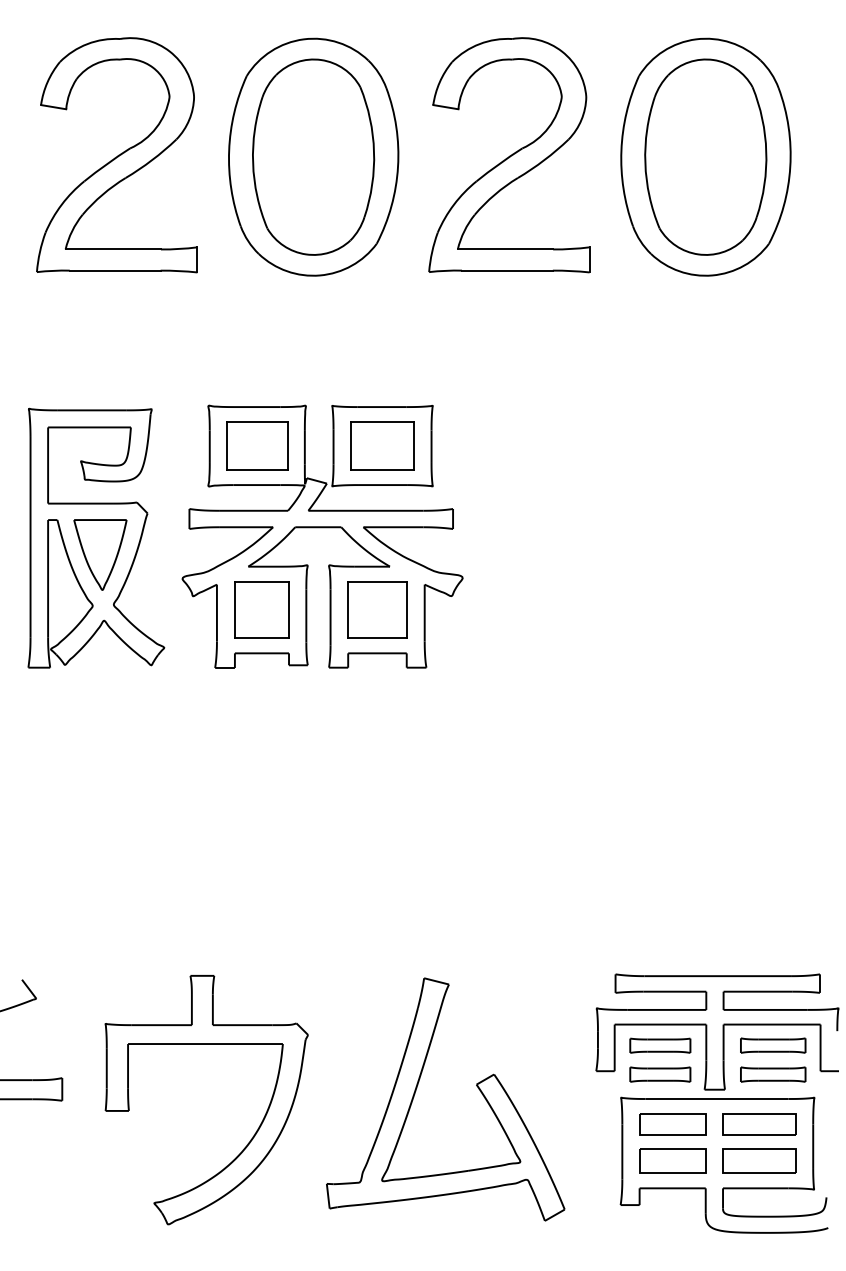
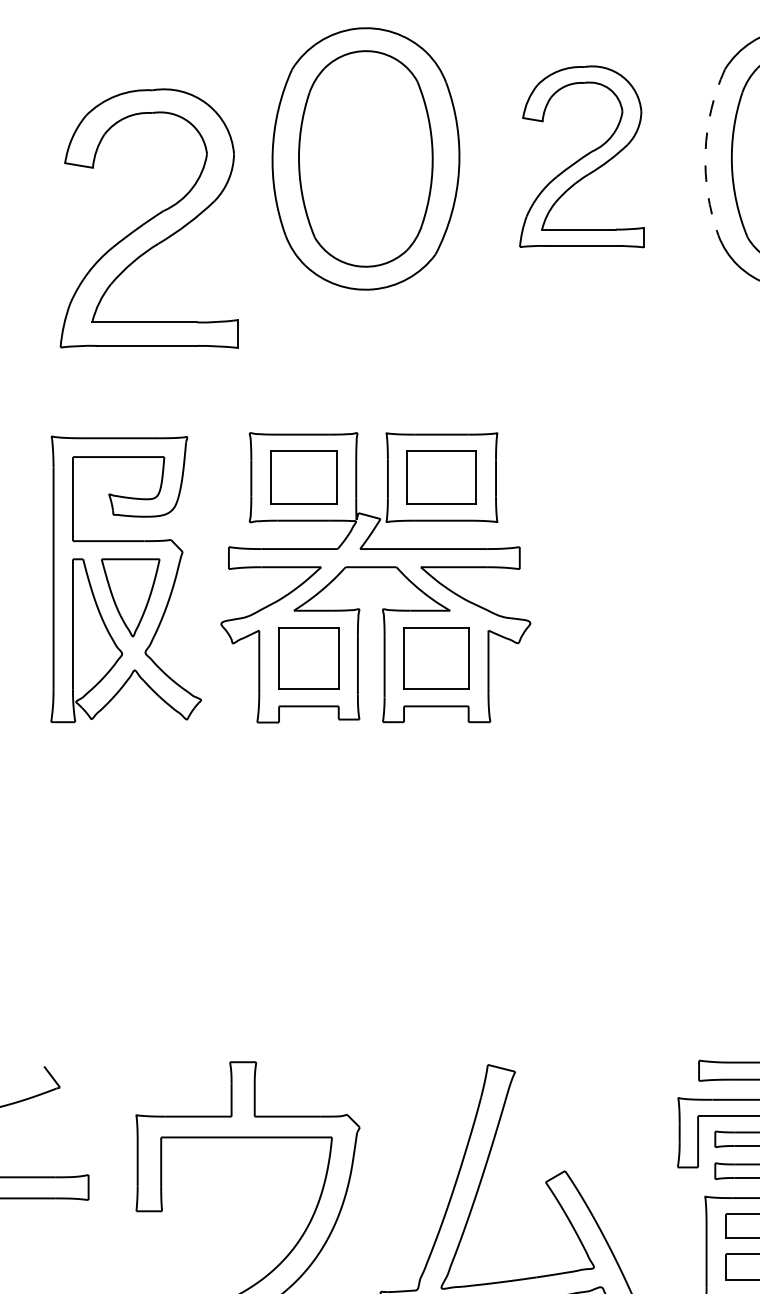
arc: (621, 150) -> (705, 151), solid -> dashed
part: (116, 155) -> (148, 218), moved
part: (509, 155) -> (582, 157), size x0.7

